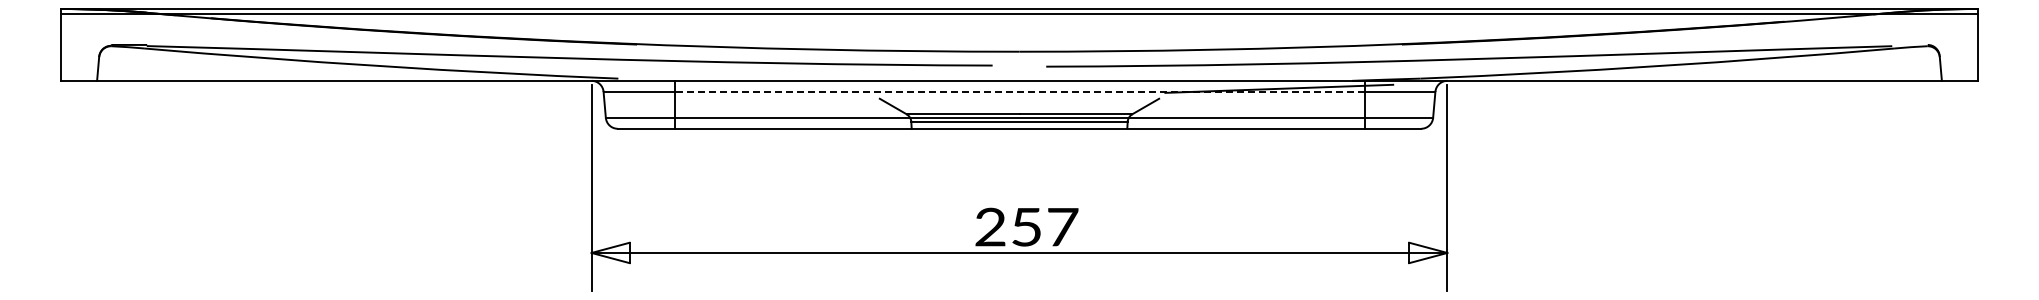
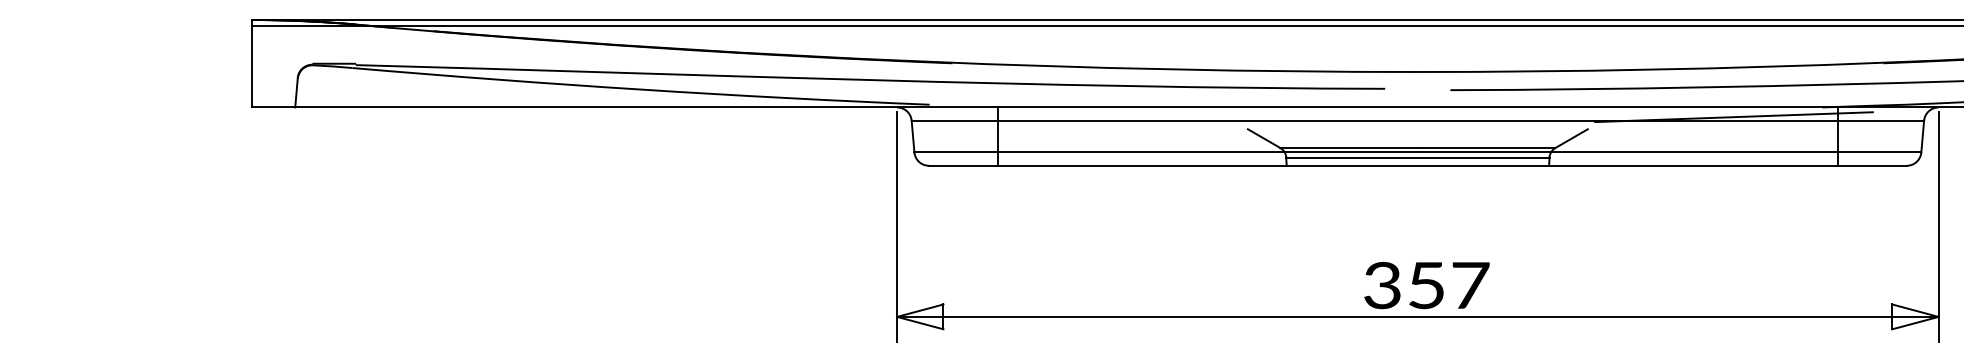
line: (1019, 91) -> (1417, 120), dashed -> solid
text: (990, 227) -> (1382, 285), 257 -> 357

